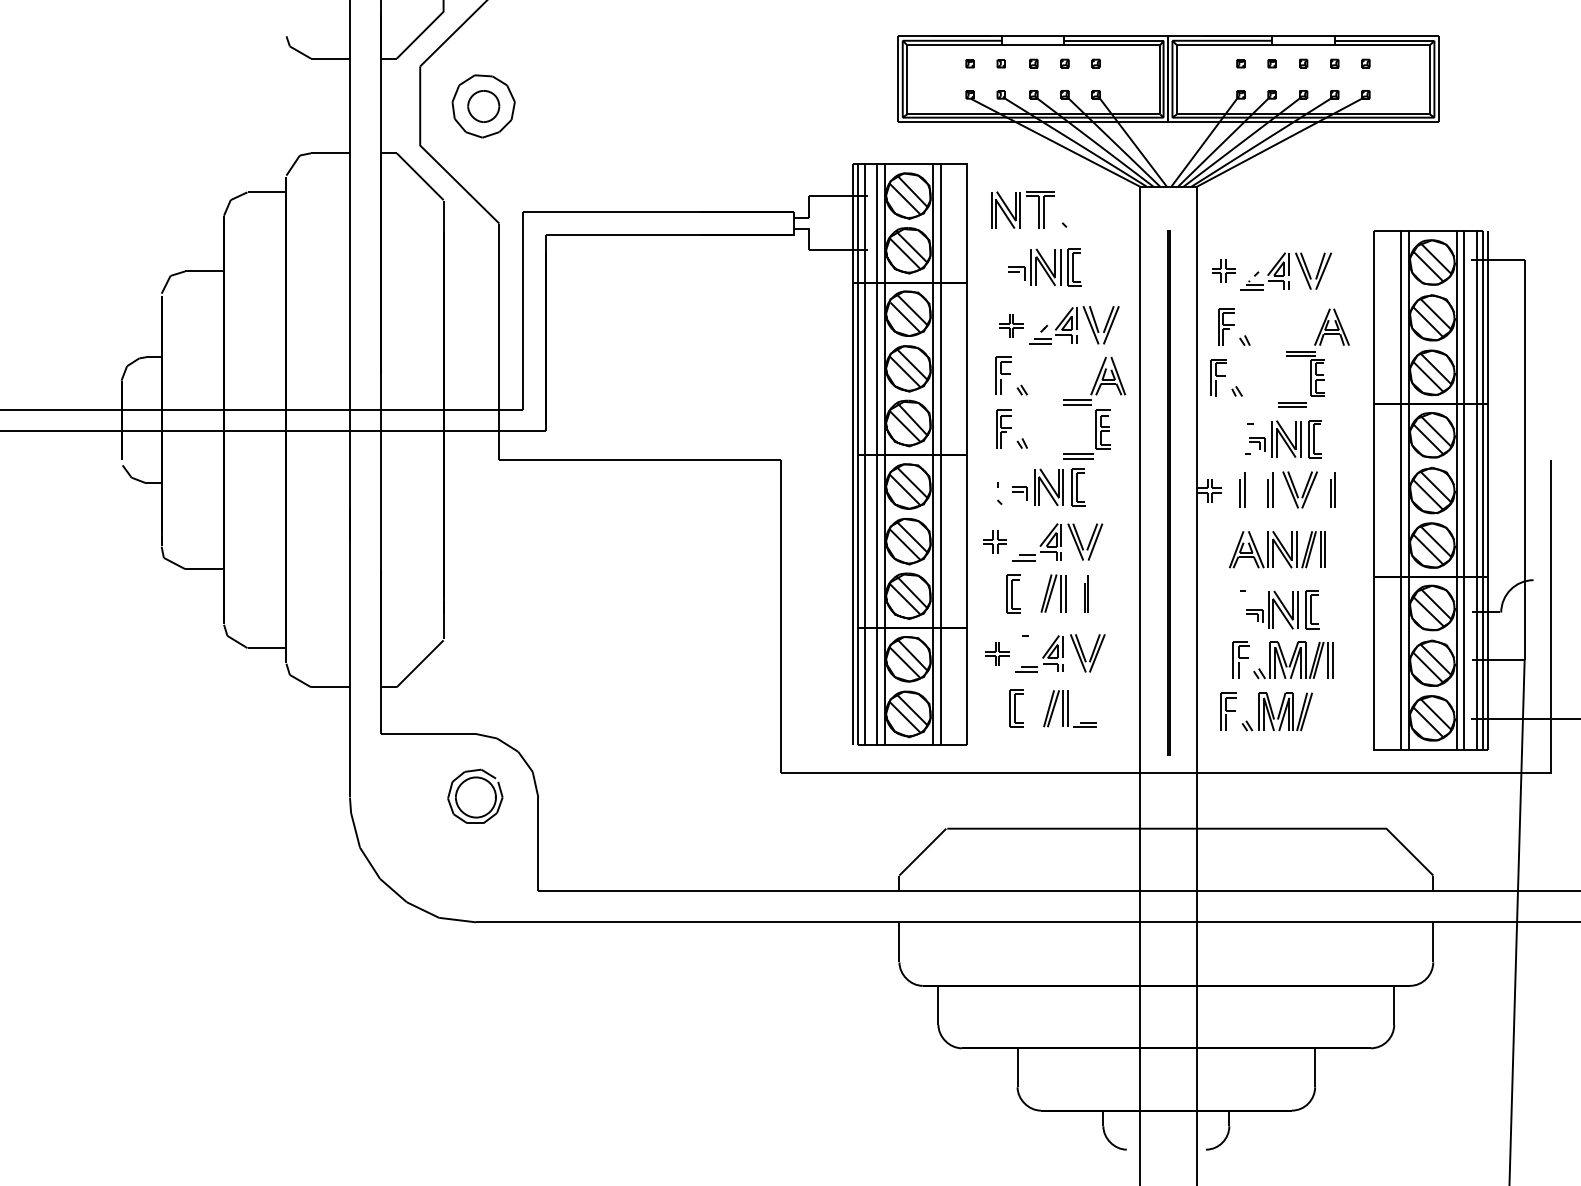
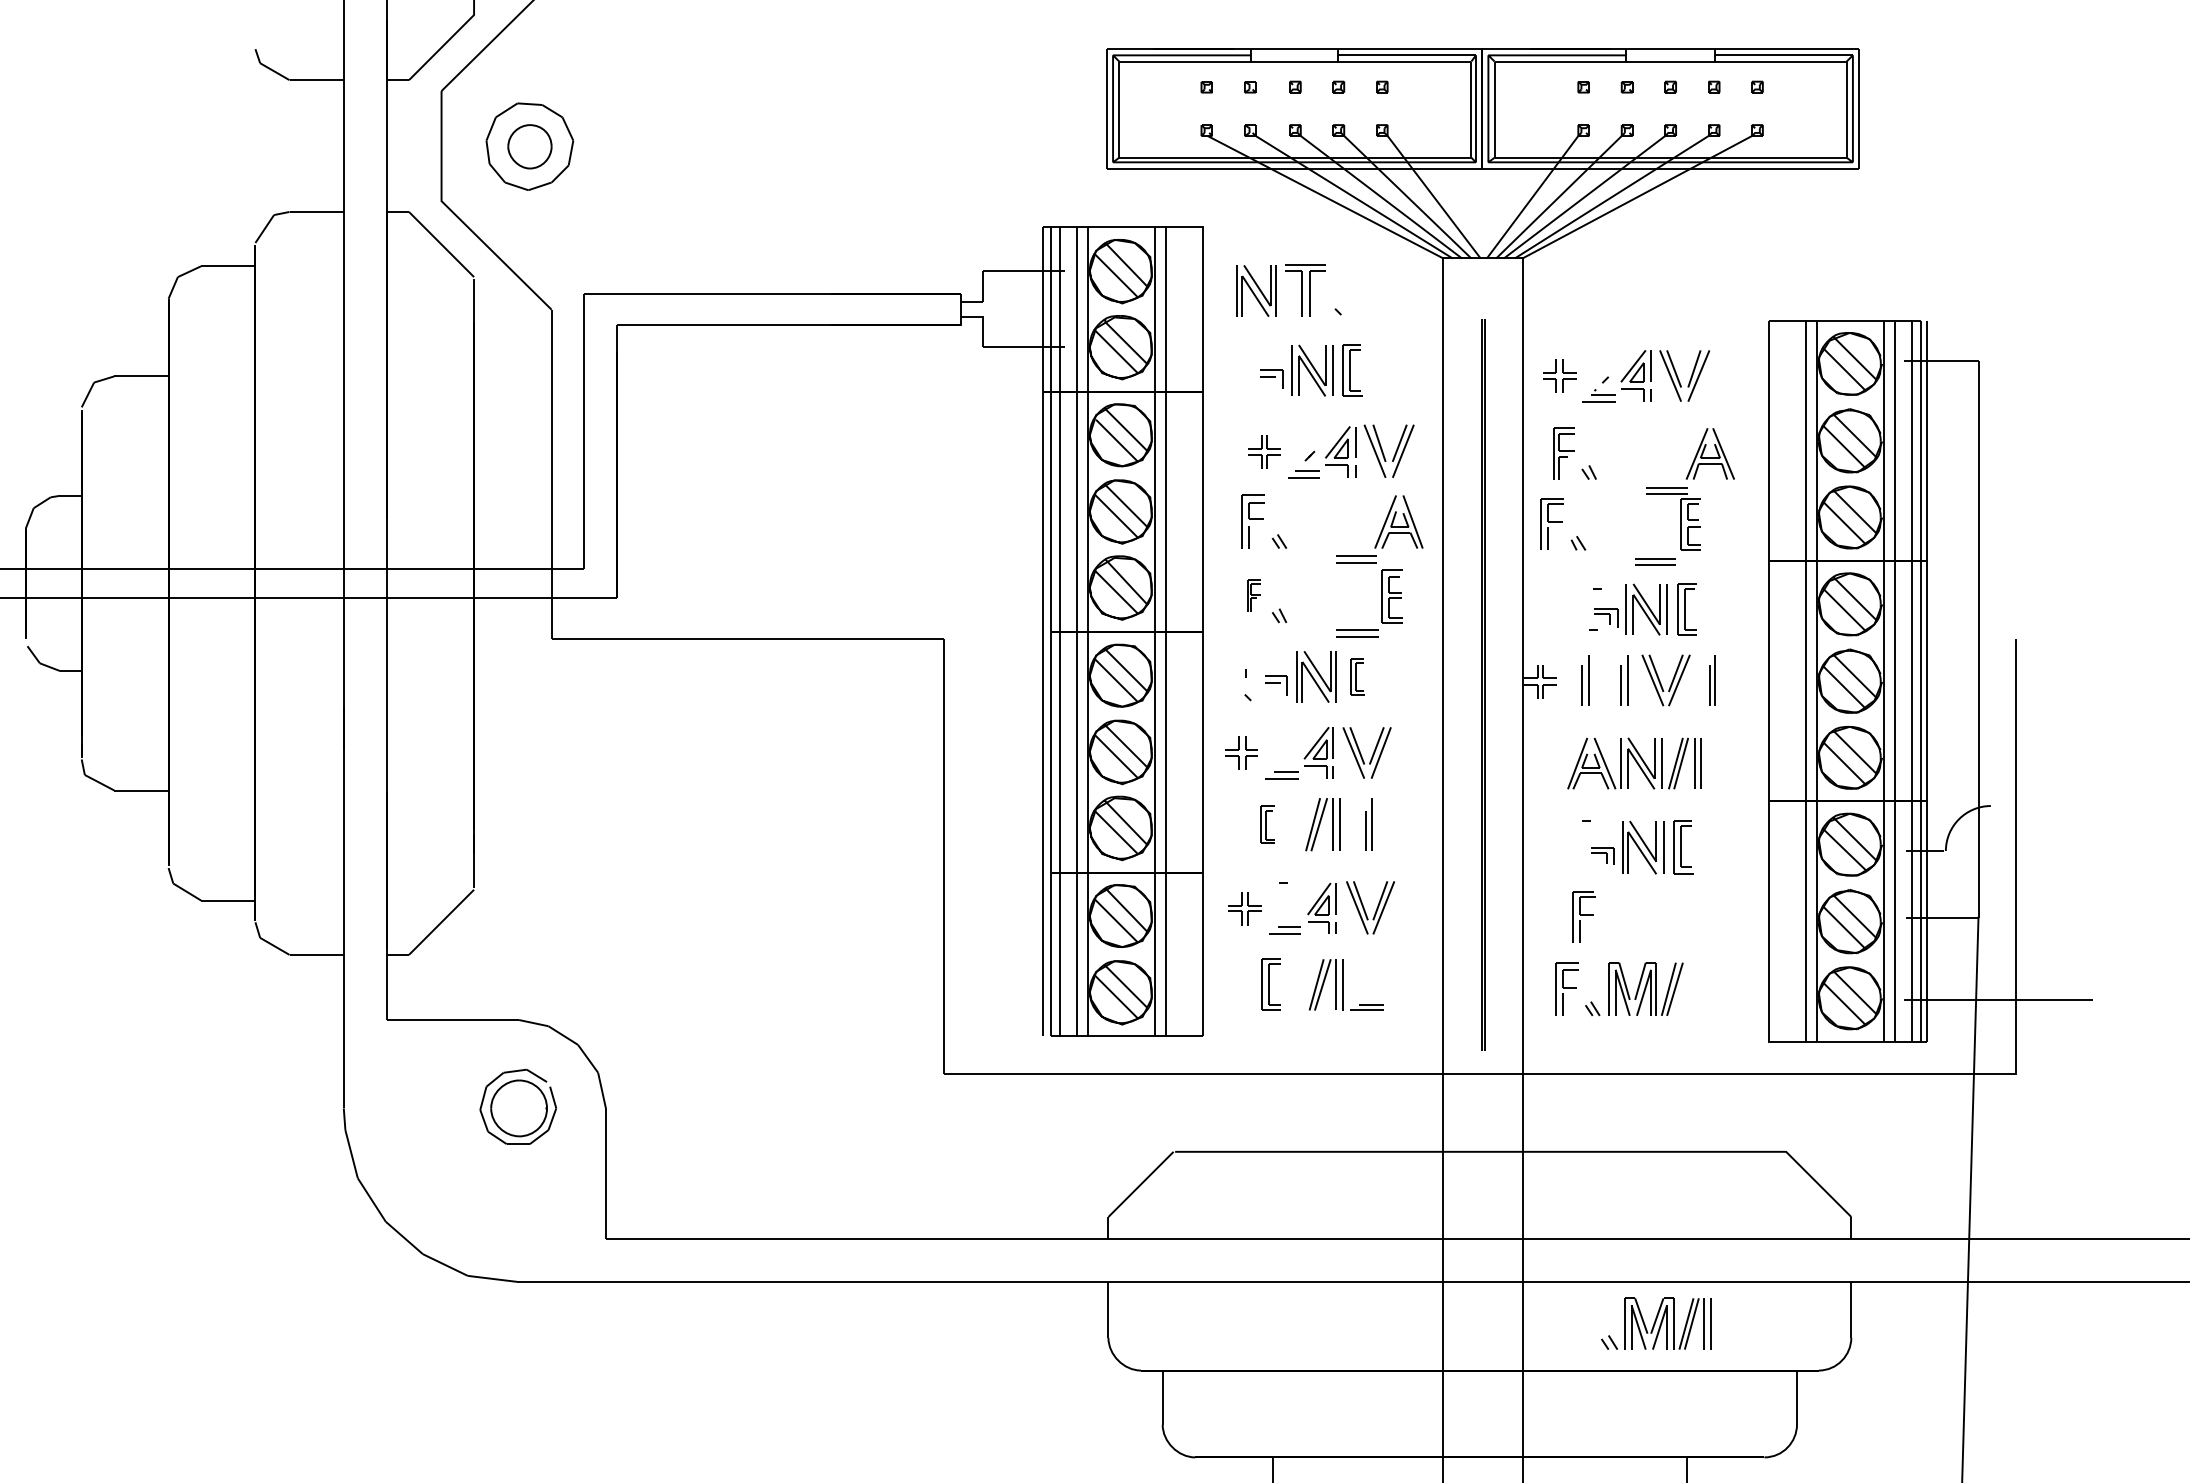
part: (1003, 428) -> (1253, 594), size x0.6
part: (1078, 487) -> (1357, 677), size x0.7
part: (1013, 593) -> (1267, 824), size x0.7
part: (1293, 660) -> (1656, 1324), moved

